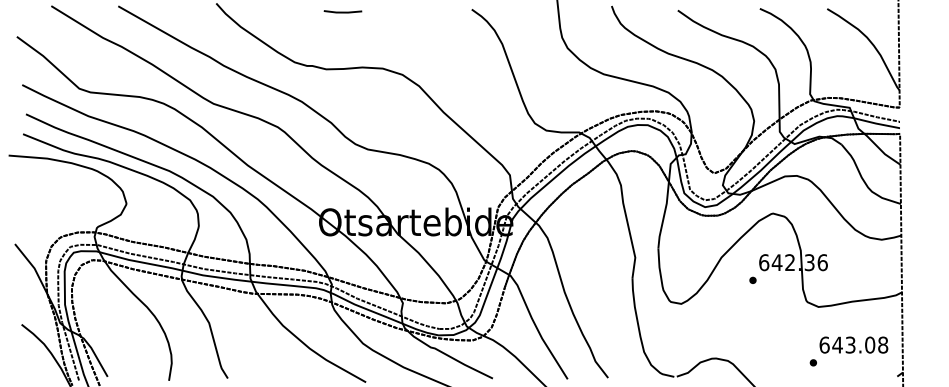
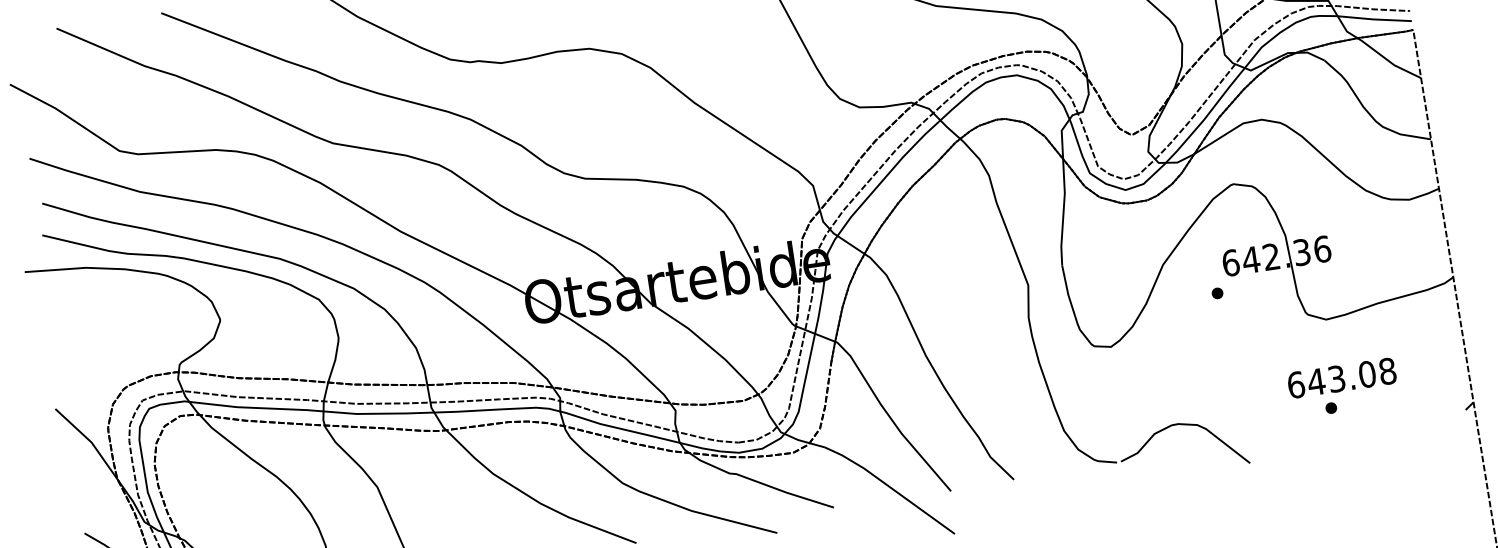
text: (853, 344) -> (1341, 377), moved

